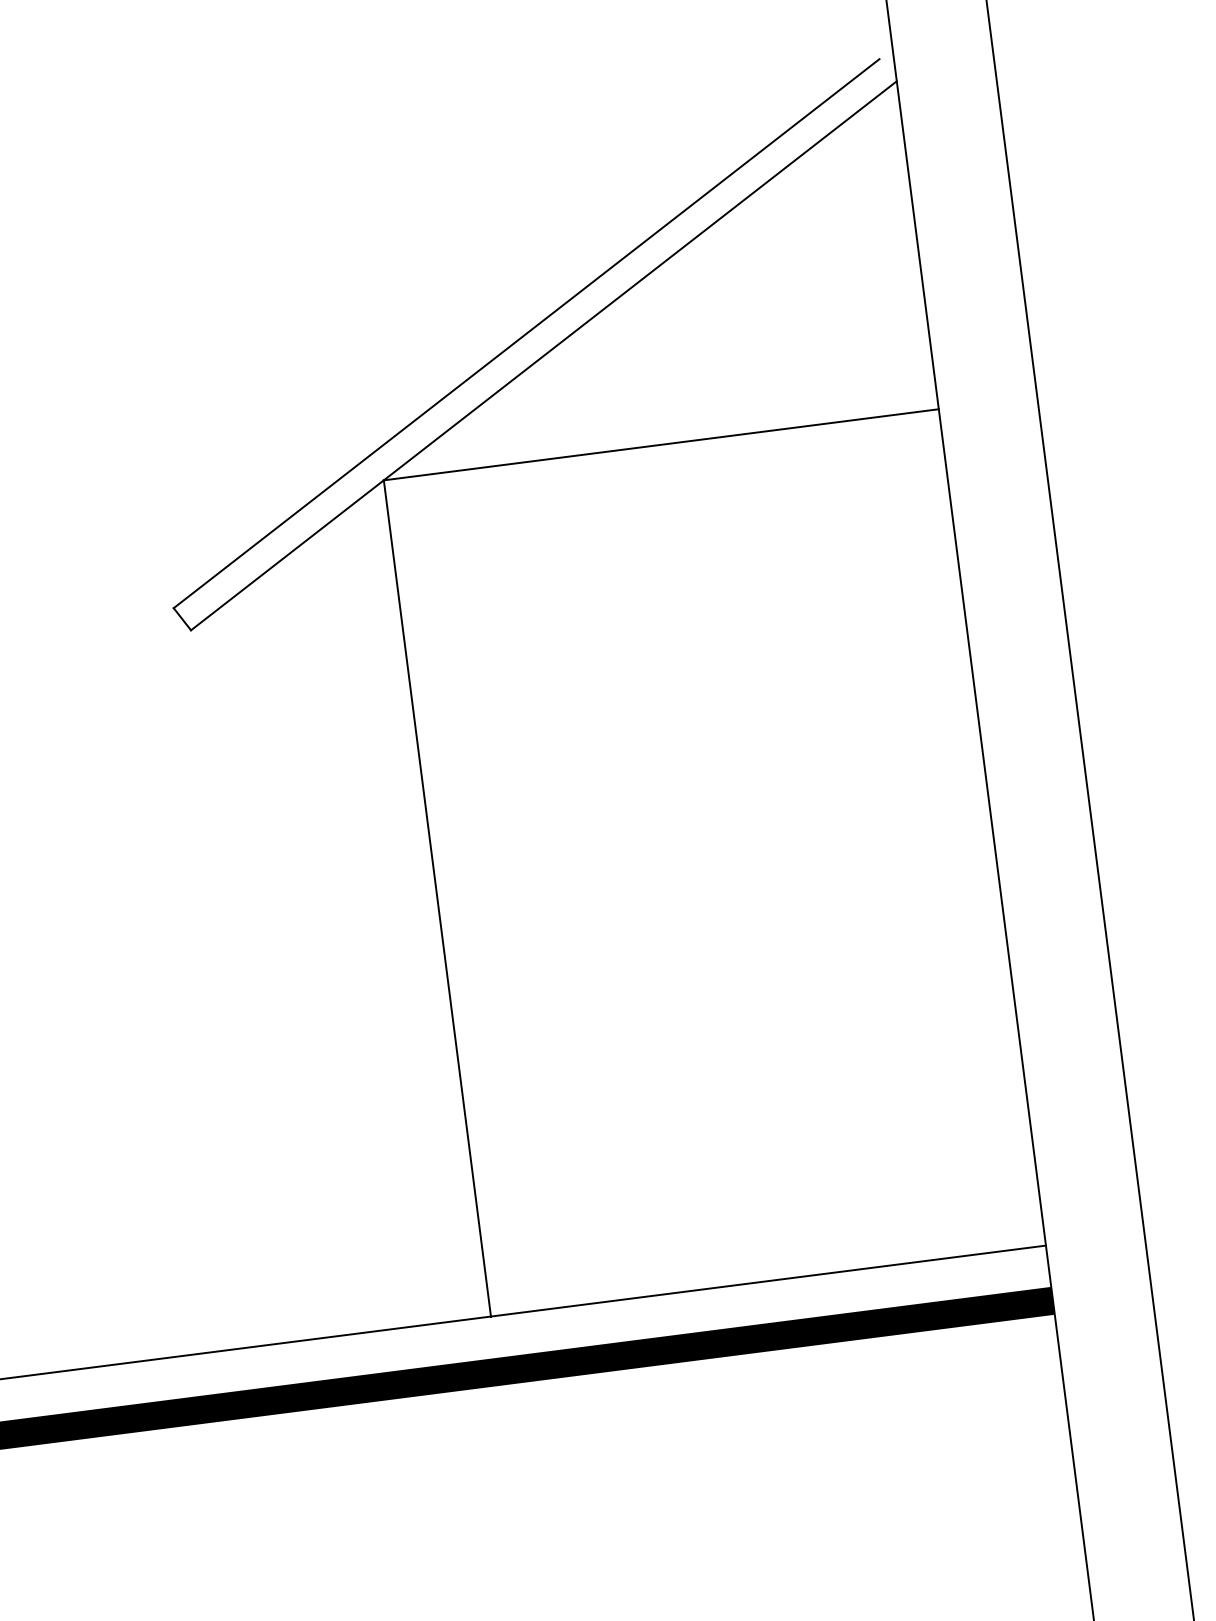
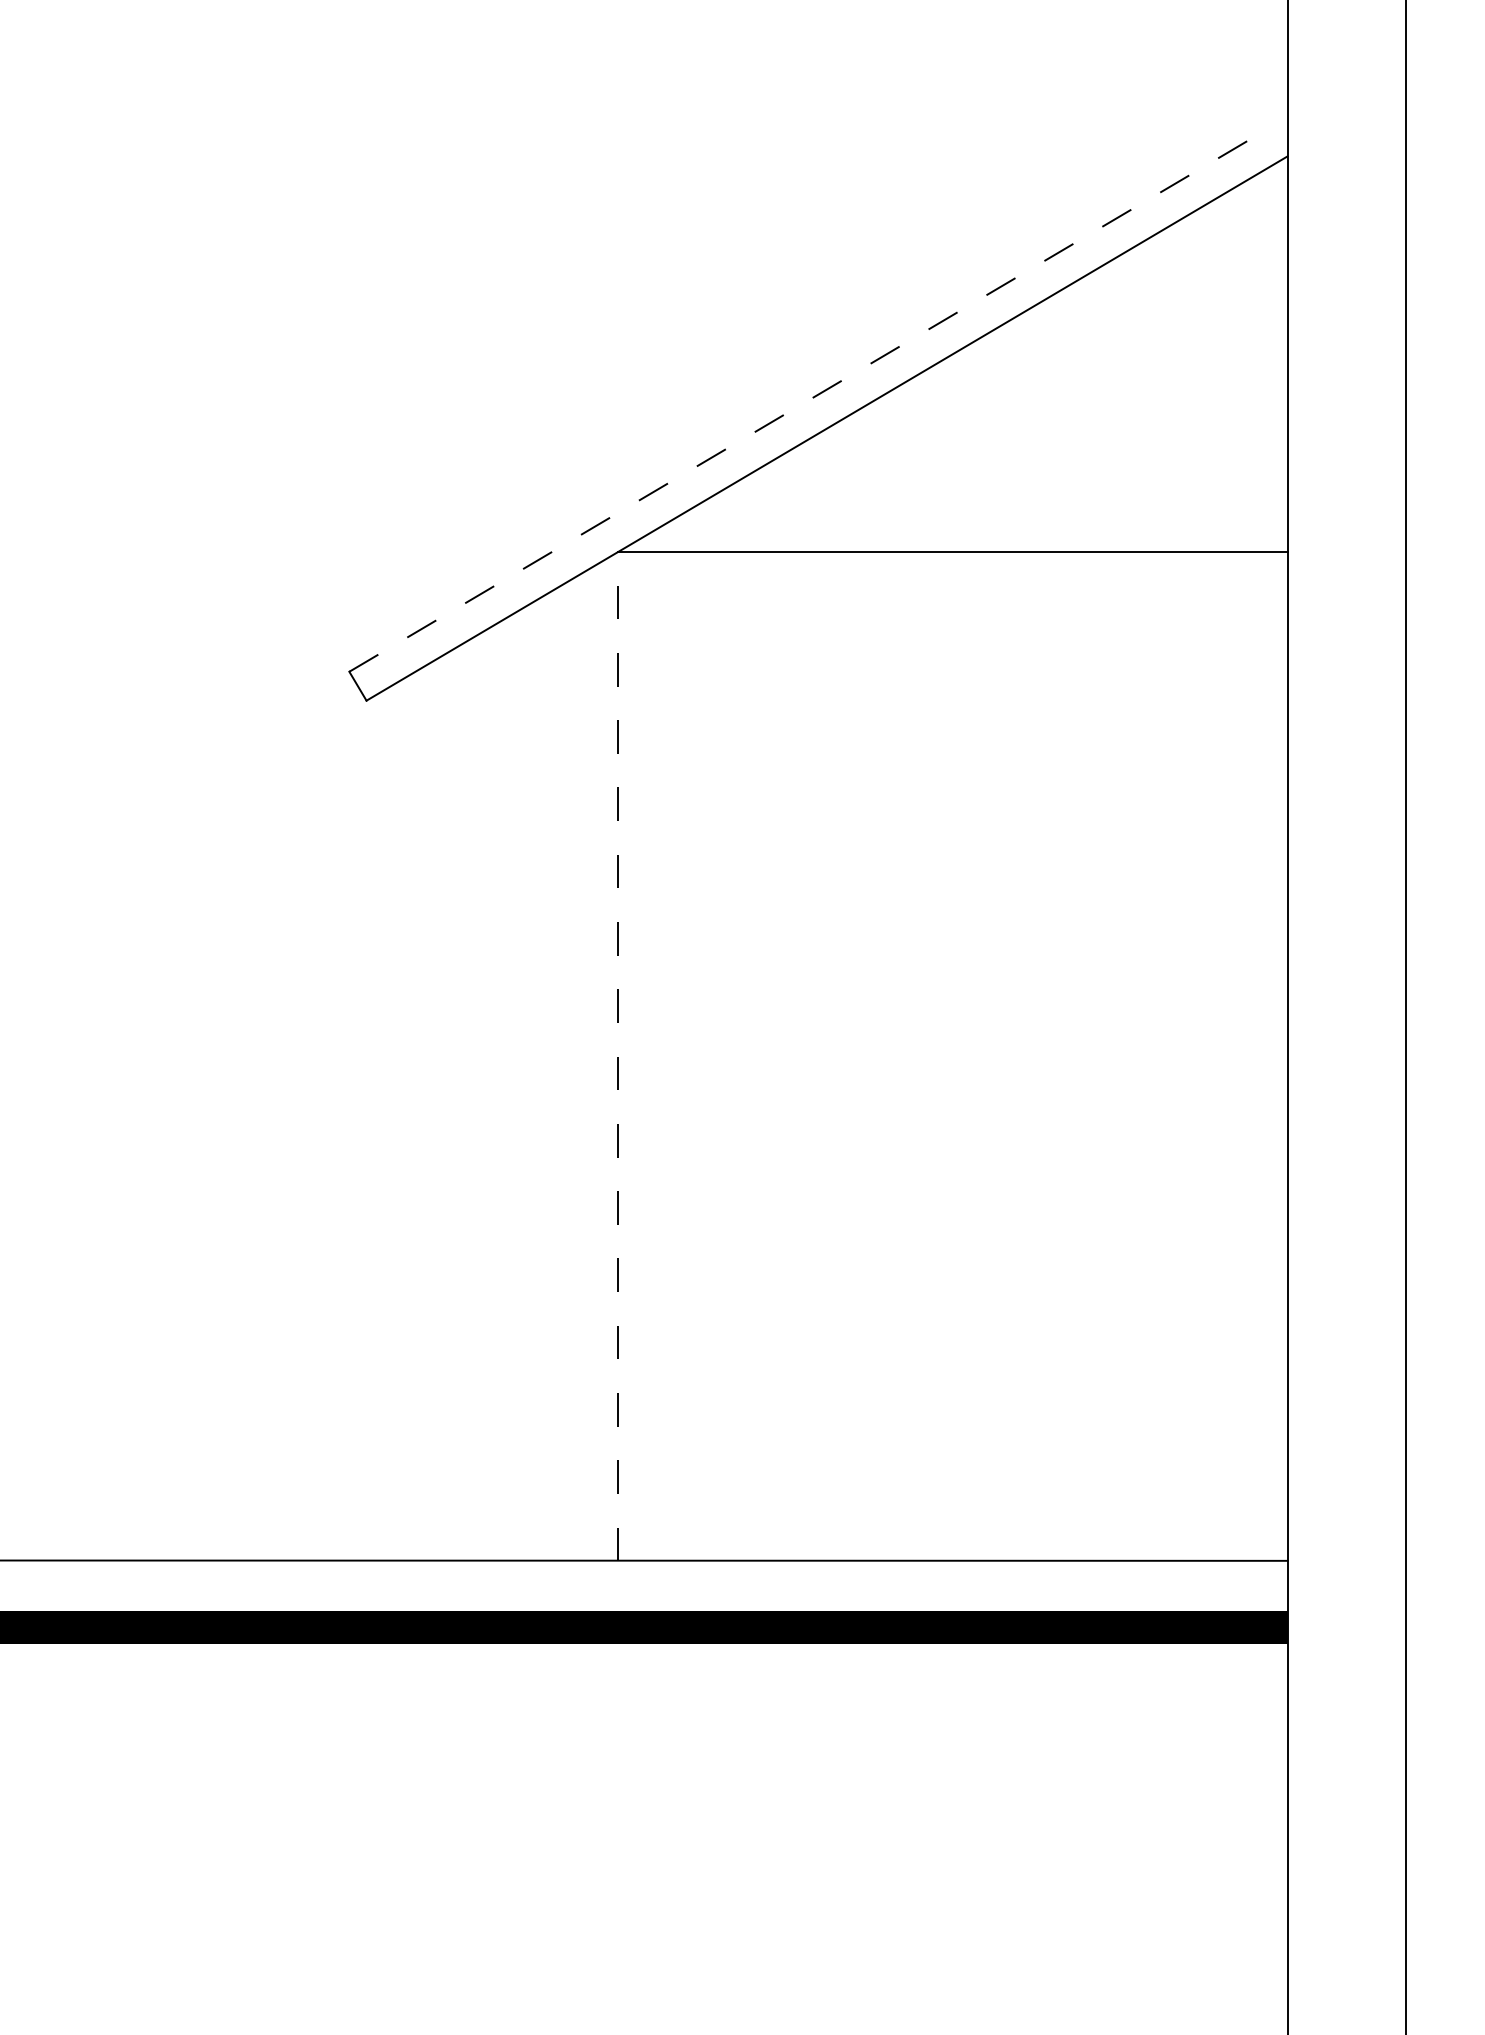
line: (526, 333) -> (809, 399), solid -> dashed
line: (437, 898) -> (618, 1056), solid -> dashed

